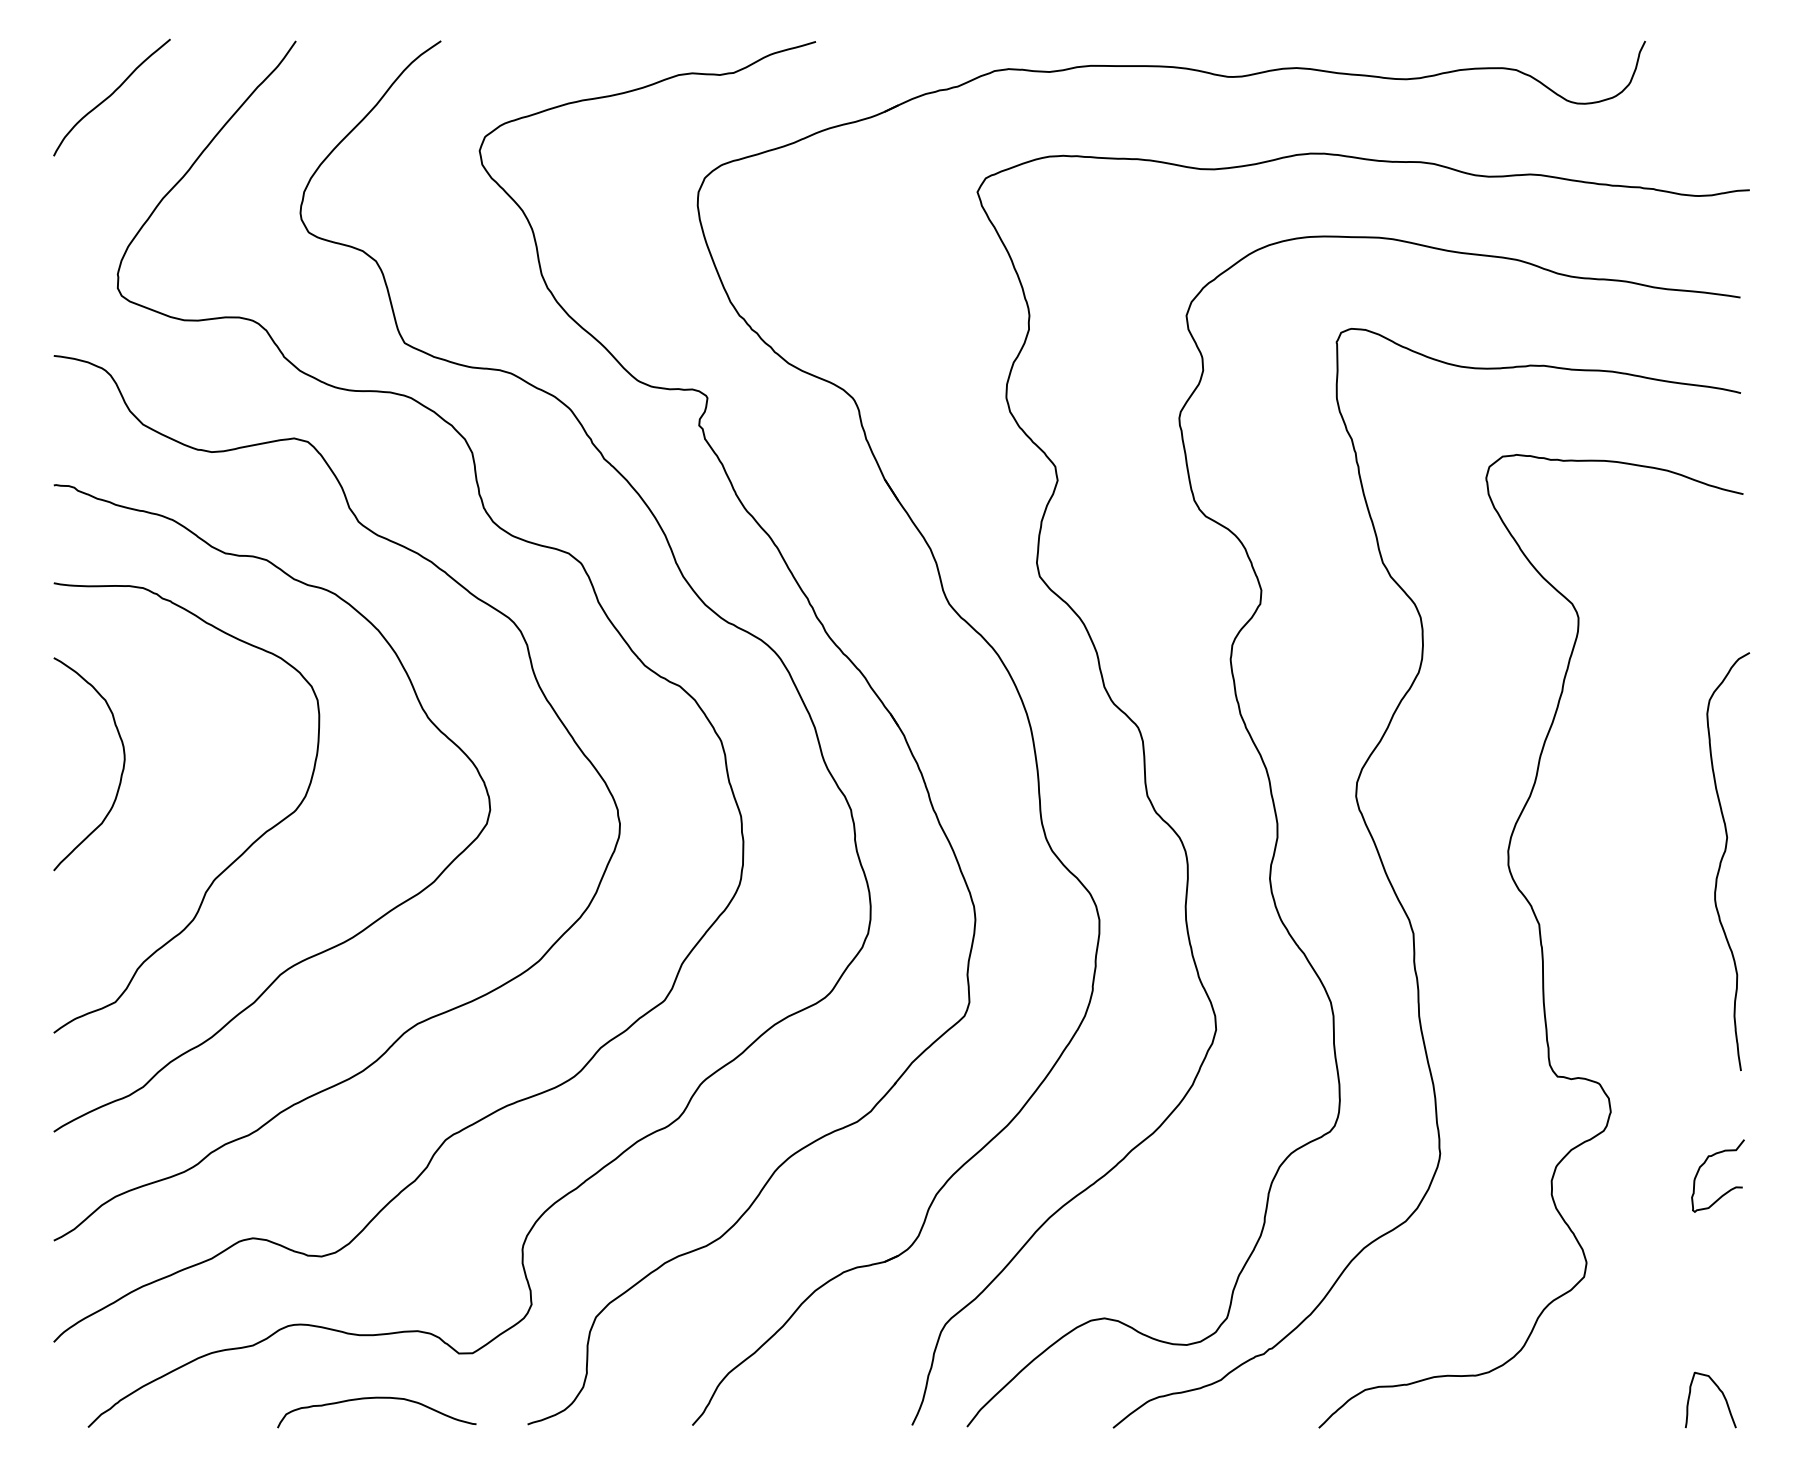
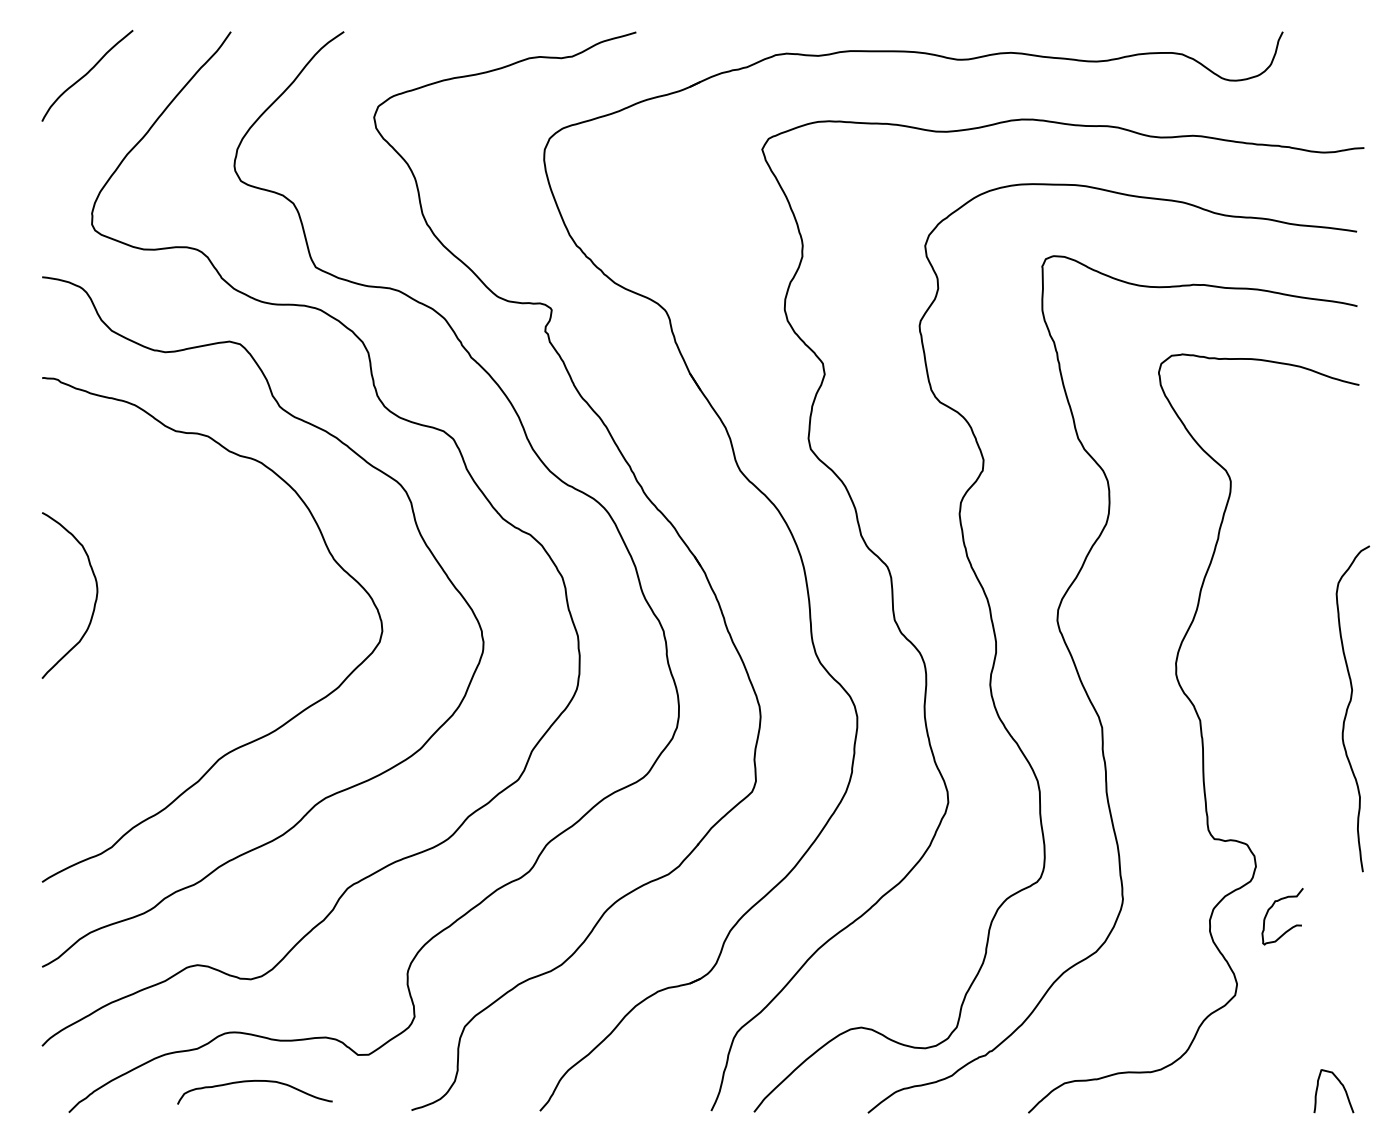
curve: (1722, 860) -> (1348, 708), moved
curve: (231, 862) -> (180, 672), removed
curve: (1705, 1163) -> (1272, 906), moved
curve: (376, 1398) -> (254, 1081), moved

